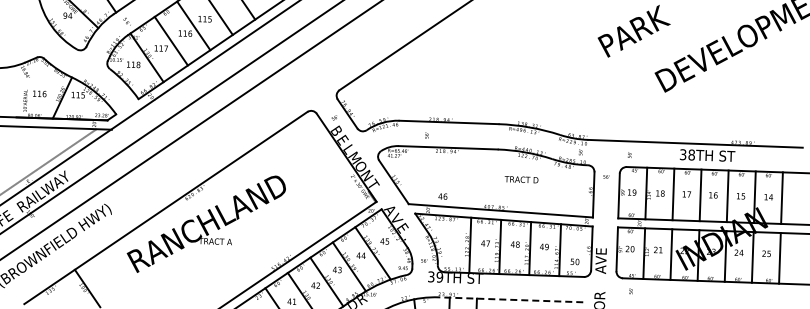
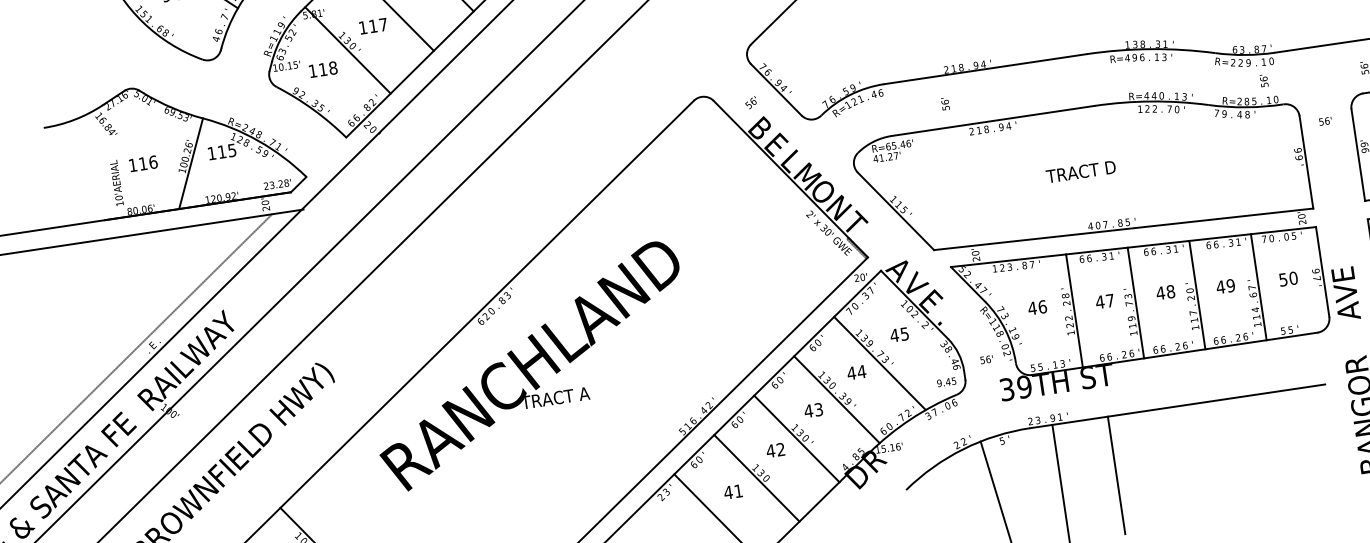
text: (521, 179) -> (1080, 171), moved
text: (442, 196) -> (1036, 307), moved
text: (574, 261) -> (1287, 278), moved
line: (510, 299) -> (1176, 405), dashed -> solid

